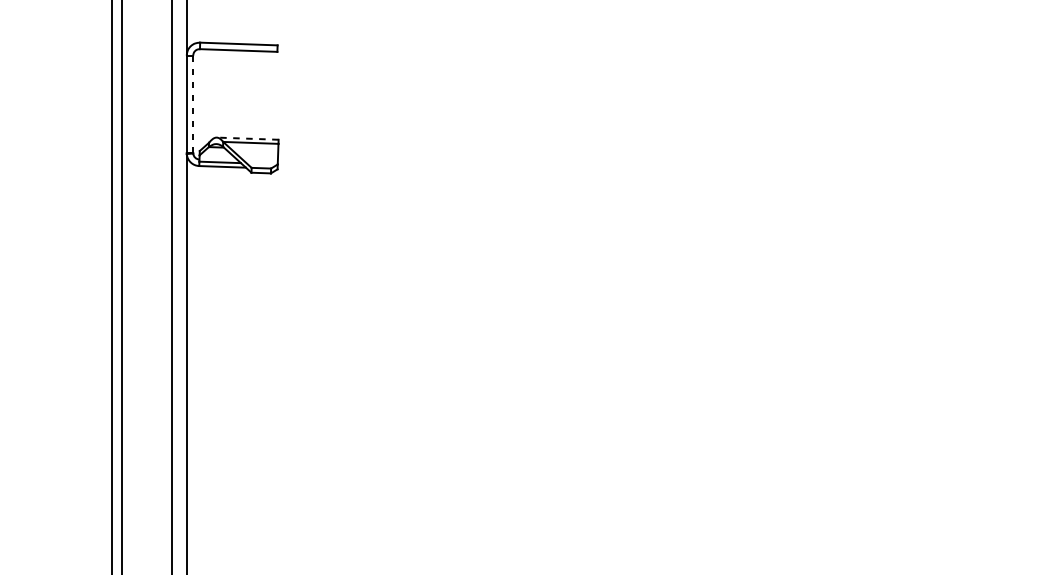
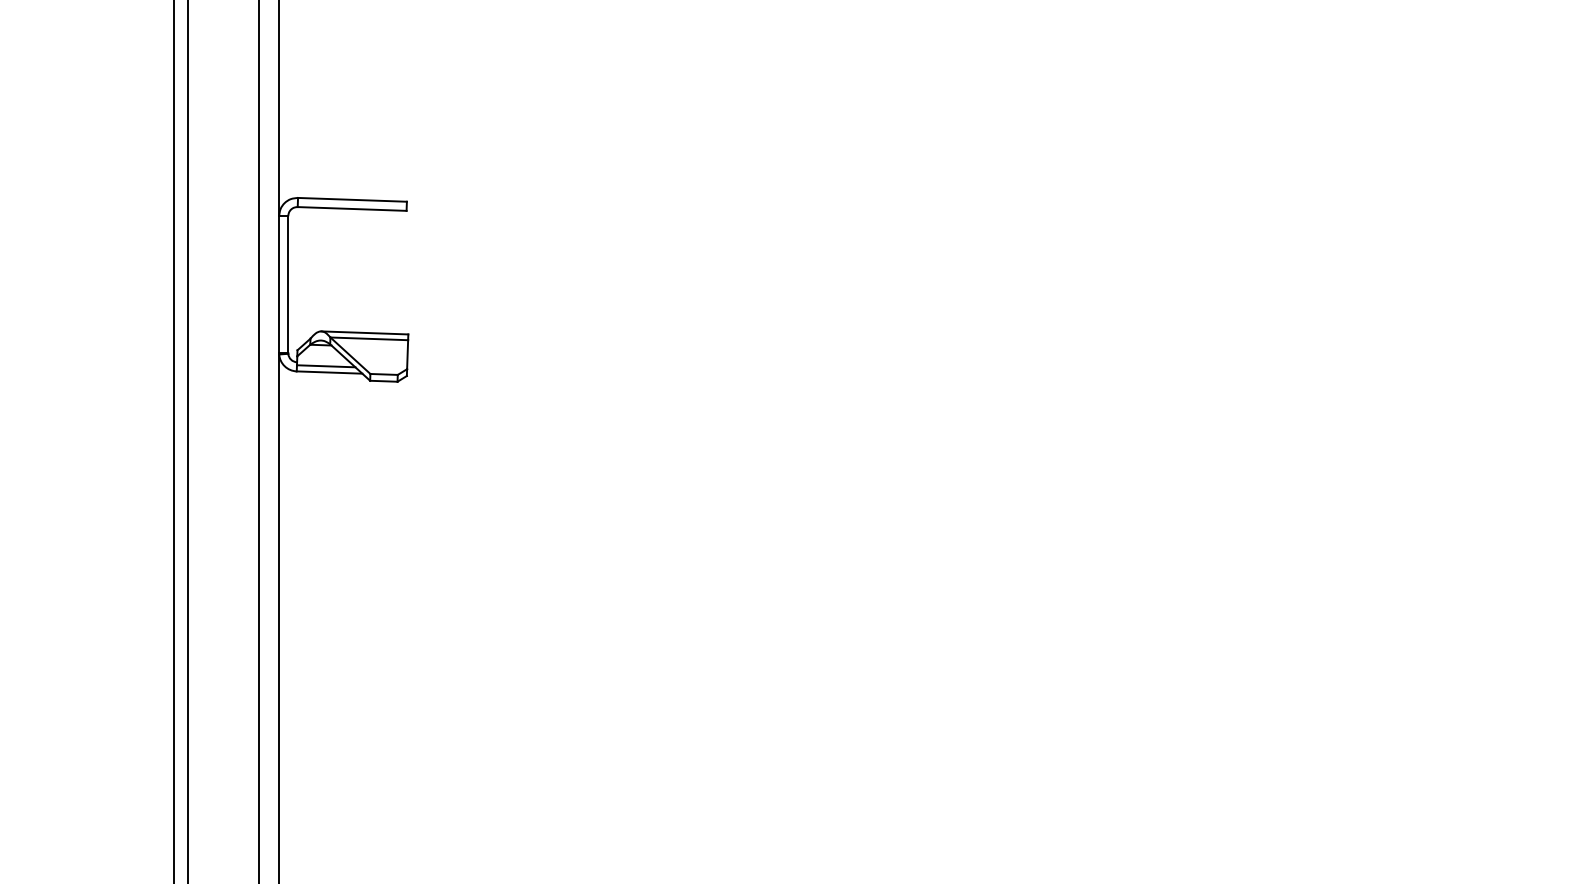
line: (193, 104) -> (288, 284), dashed -> solid
line: (247, 138) -> (364, 332), dashed -> solid

